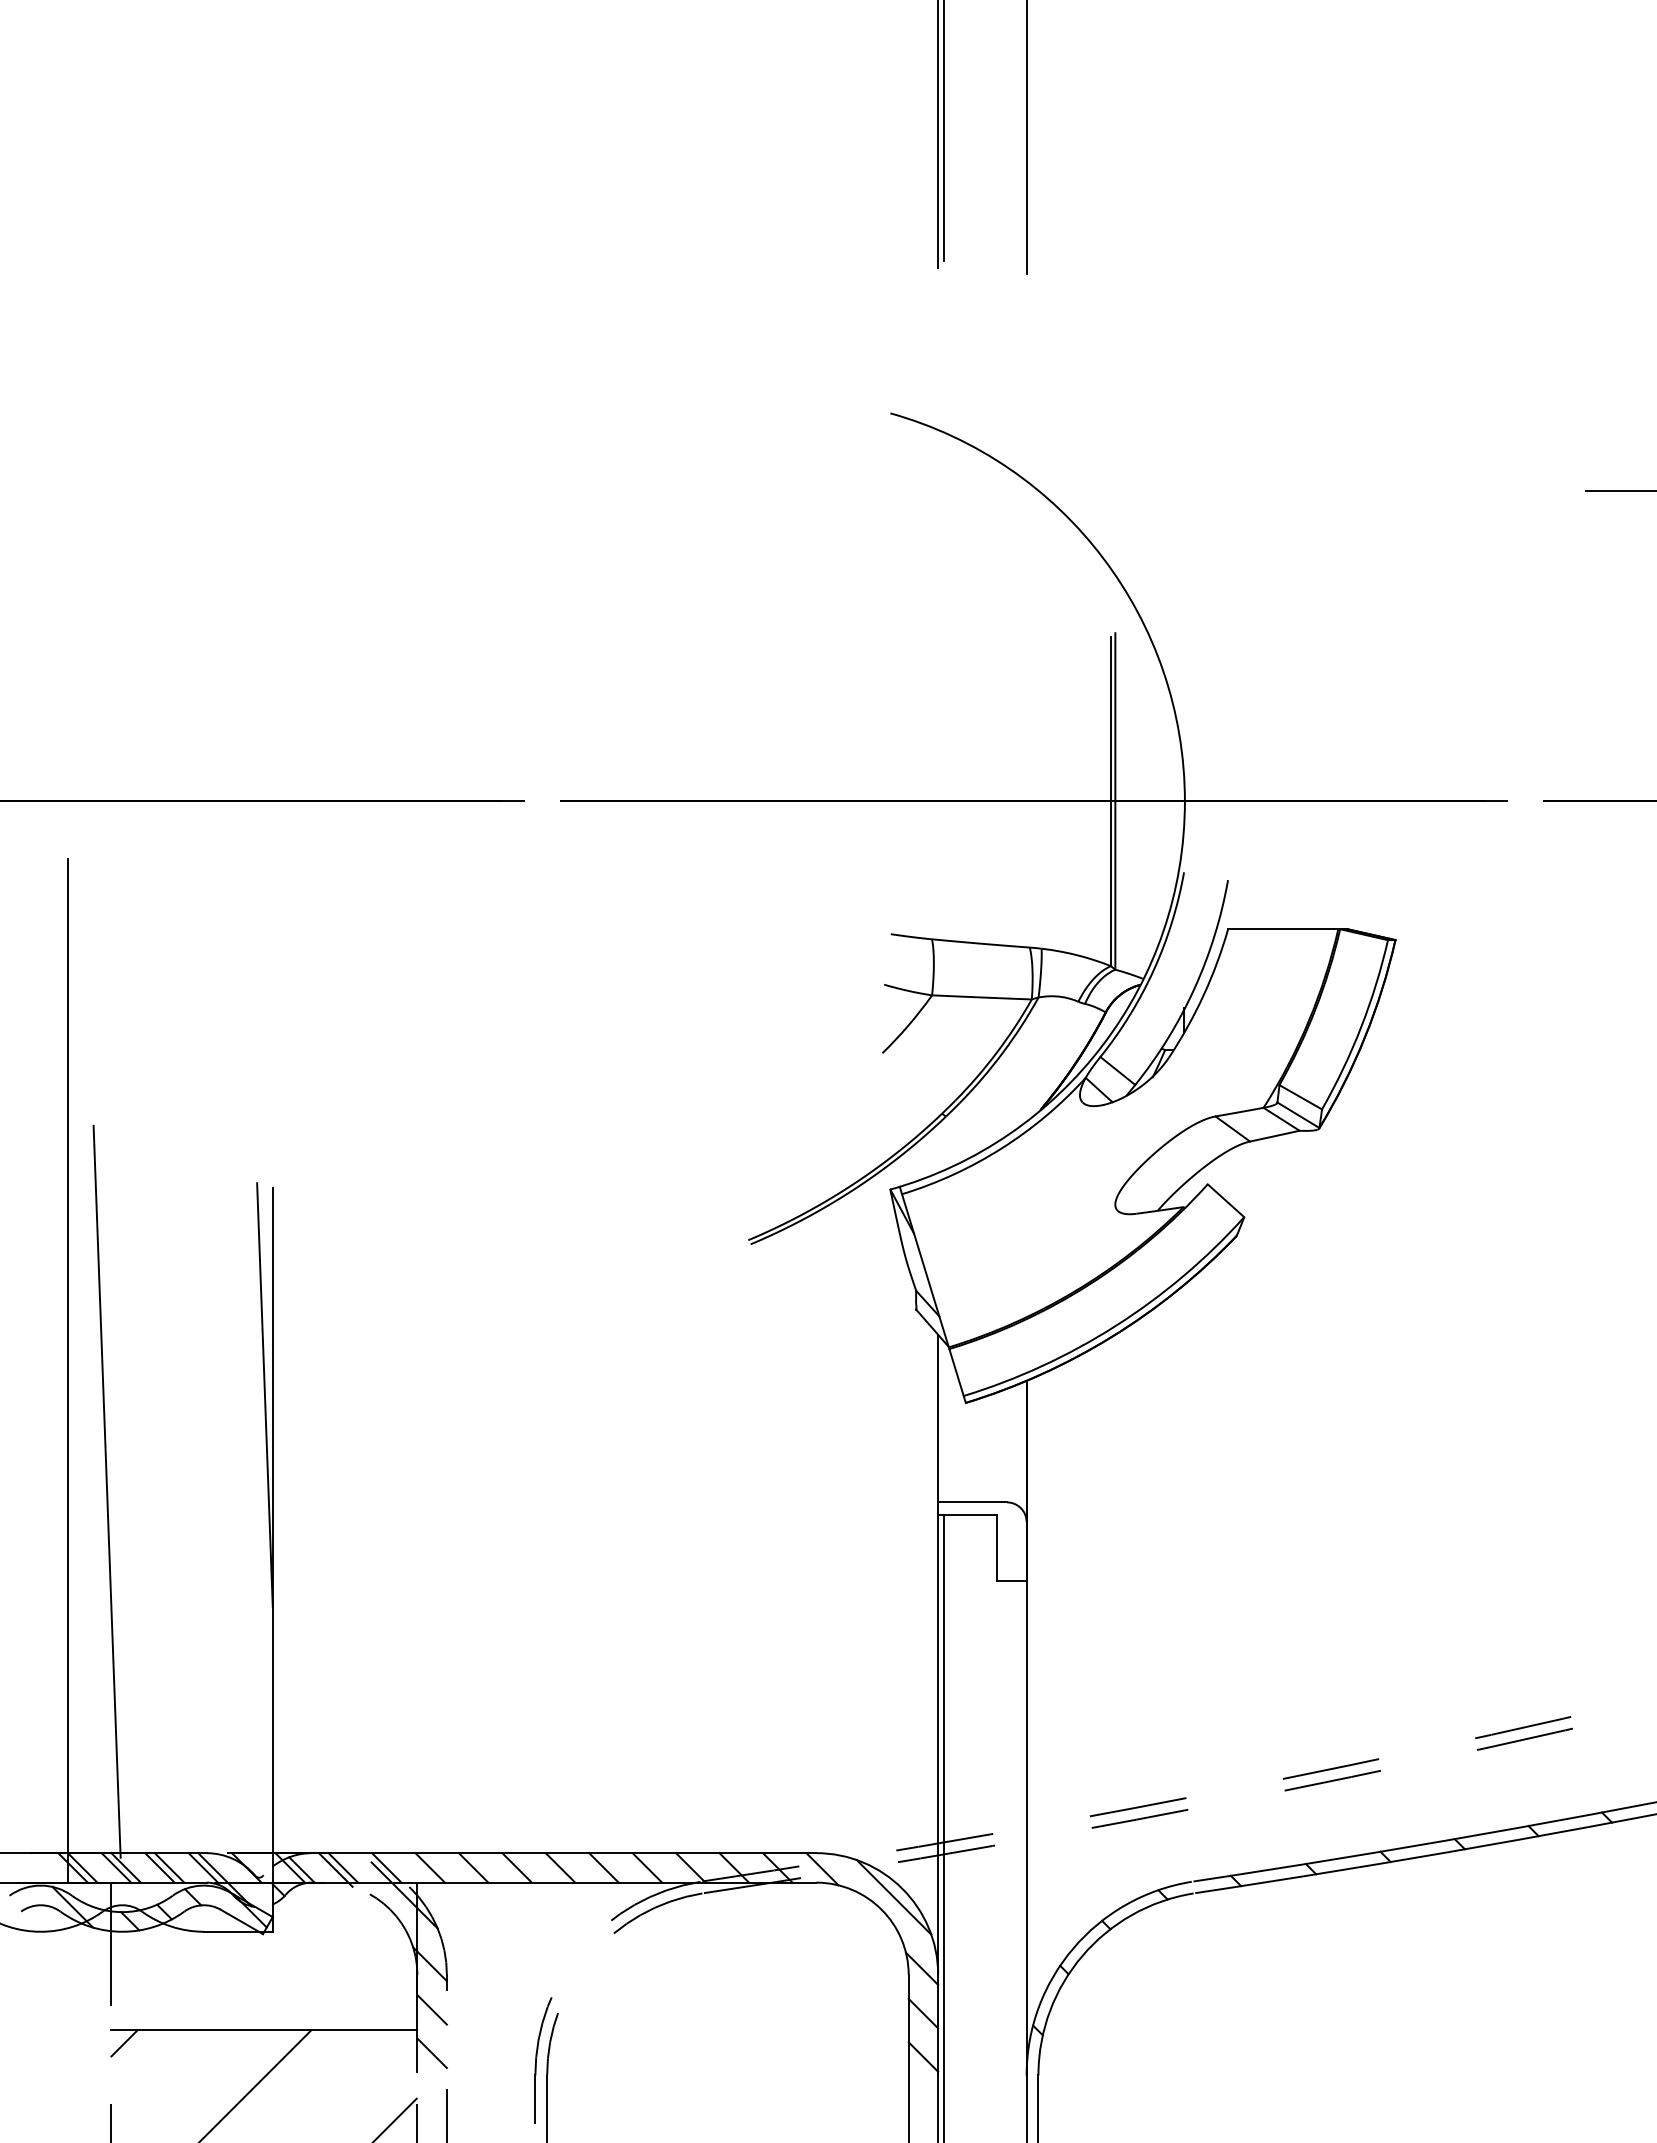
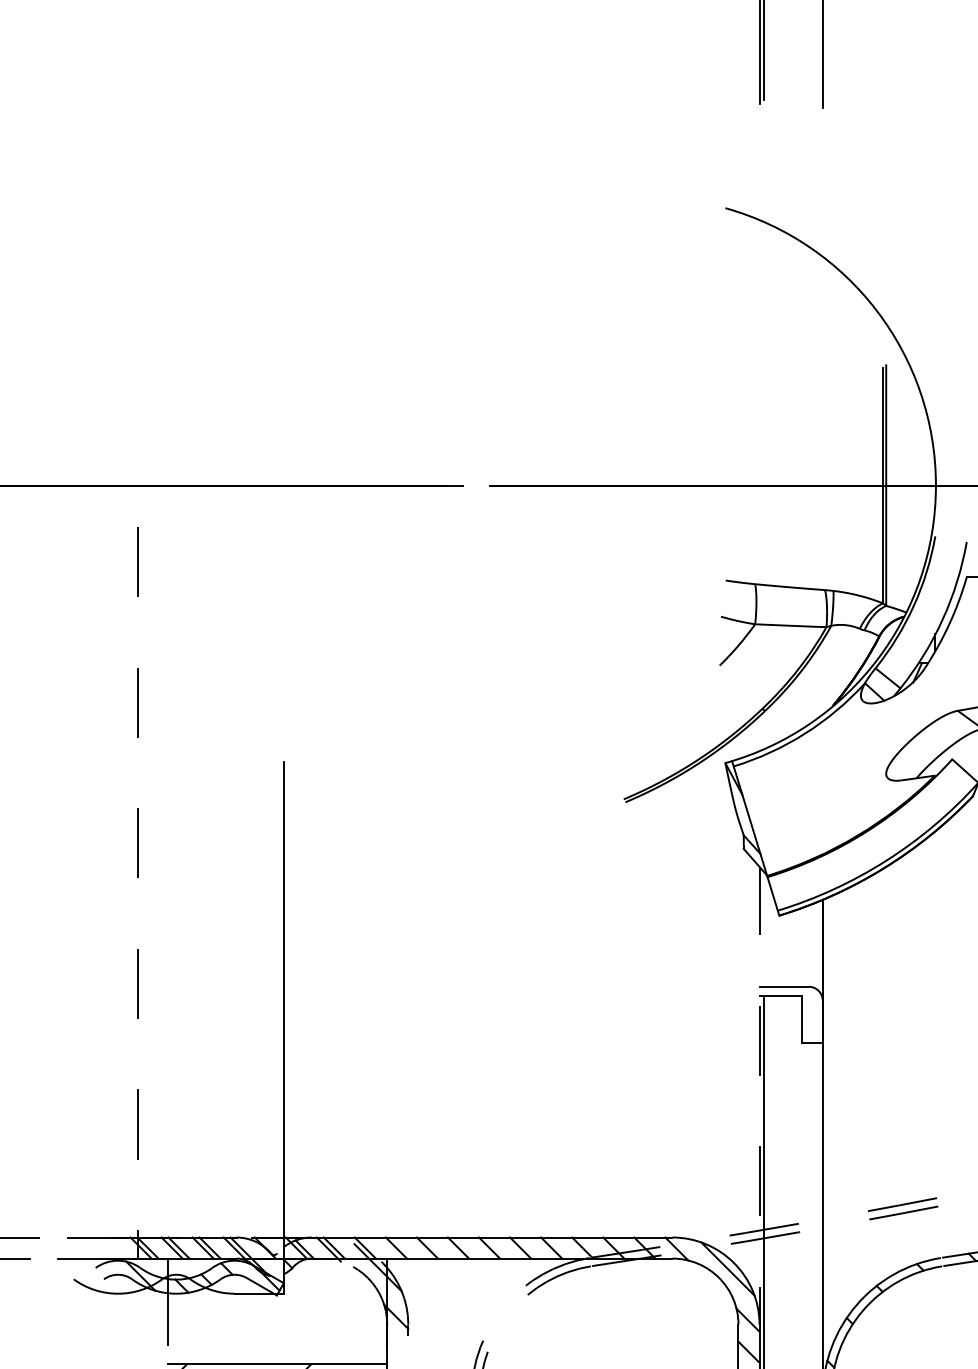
line: (68, 1371) -> (137, 893), solid -> dashed
line: (264, 1395) -> (277, 910), removed
line: (106, 1491) -> (164, 978), removed
line: (938, 1677) -> (759, 1111), solid -> dashed
line: (431, 2009) -> (397, 1349), removed

